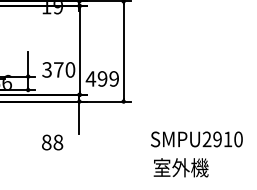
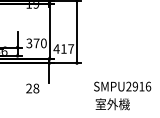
text: (108, 78) -> (67, 48), 499 -> 417
text: (238, 139) -> (148, 86), SMPU2910 -> SMPU2916
text: (47, 142) -> (29, 88), 88 -> 28

